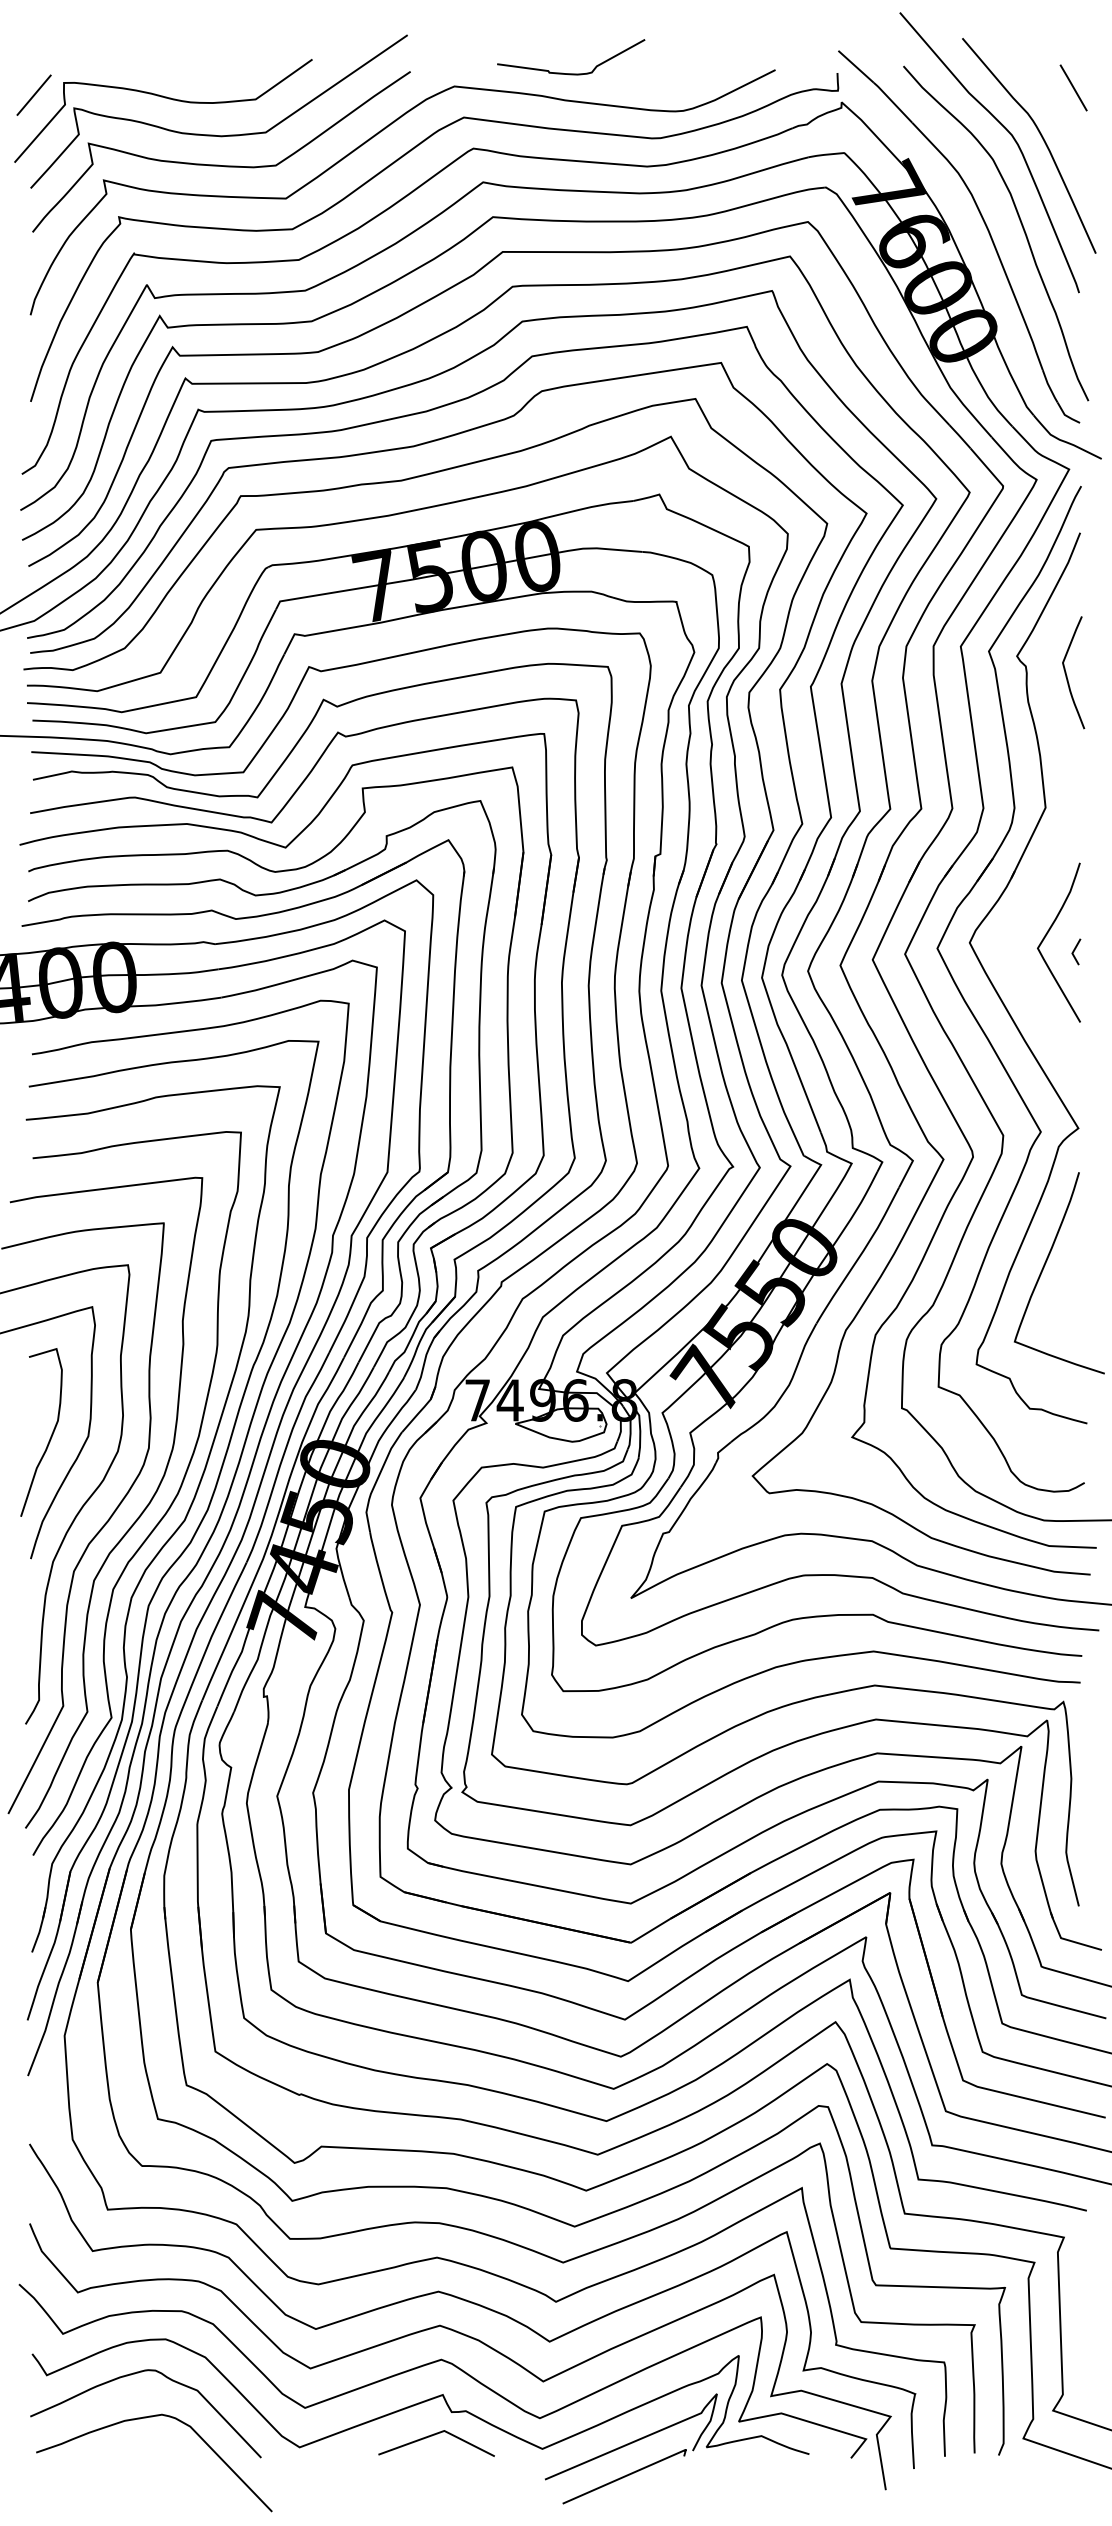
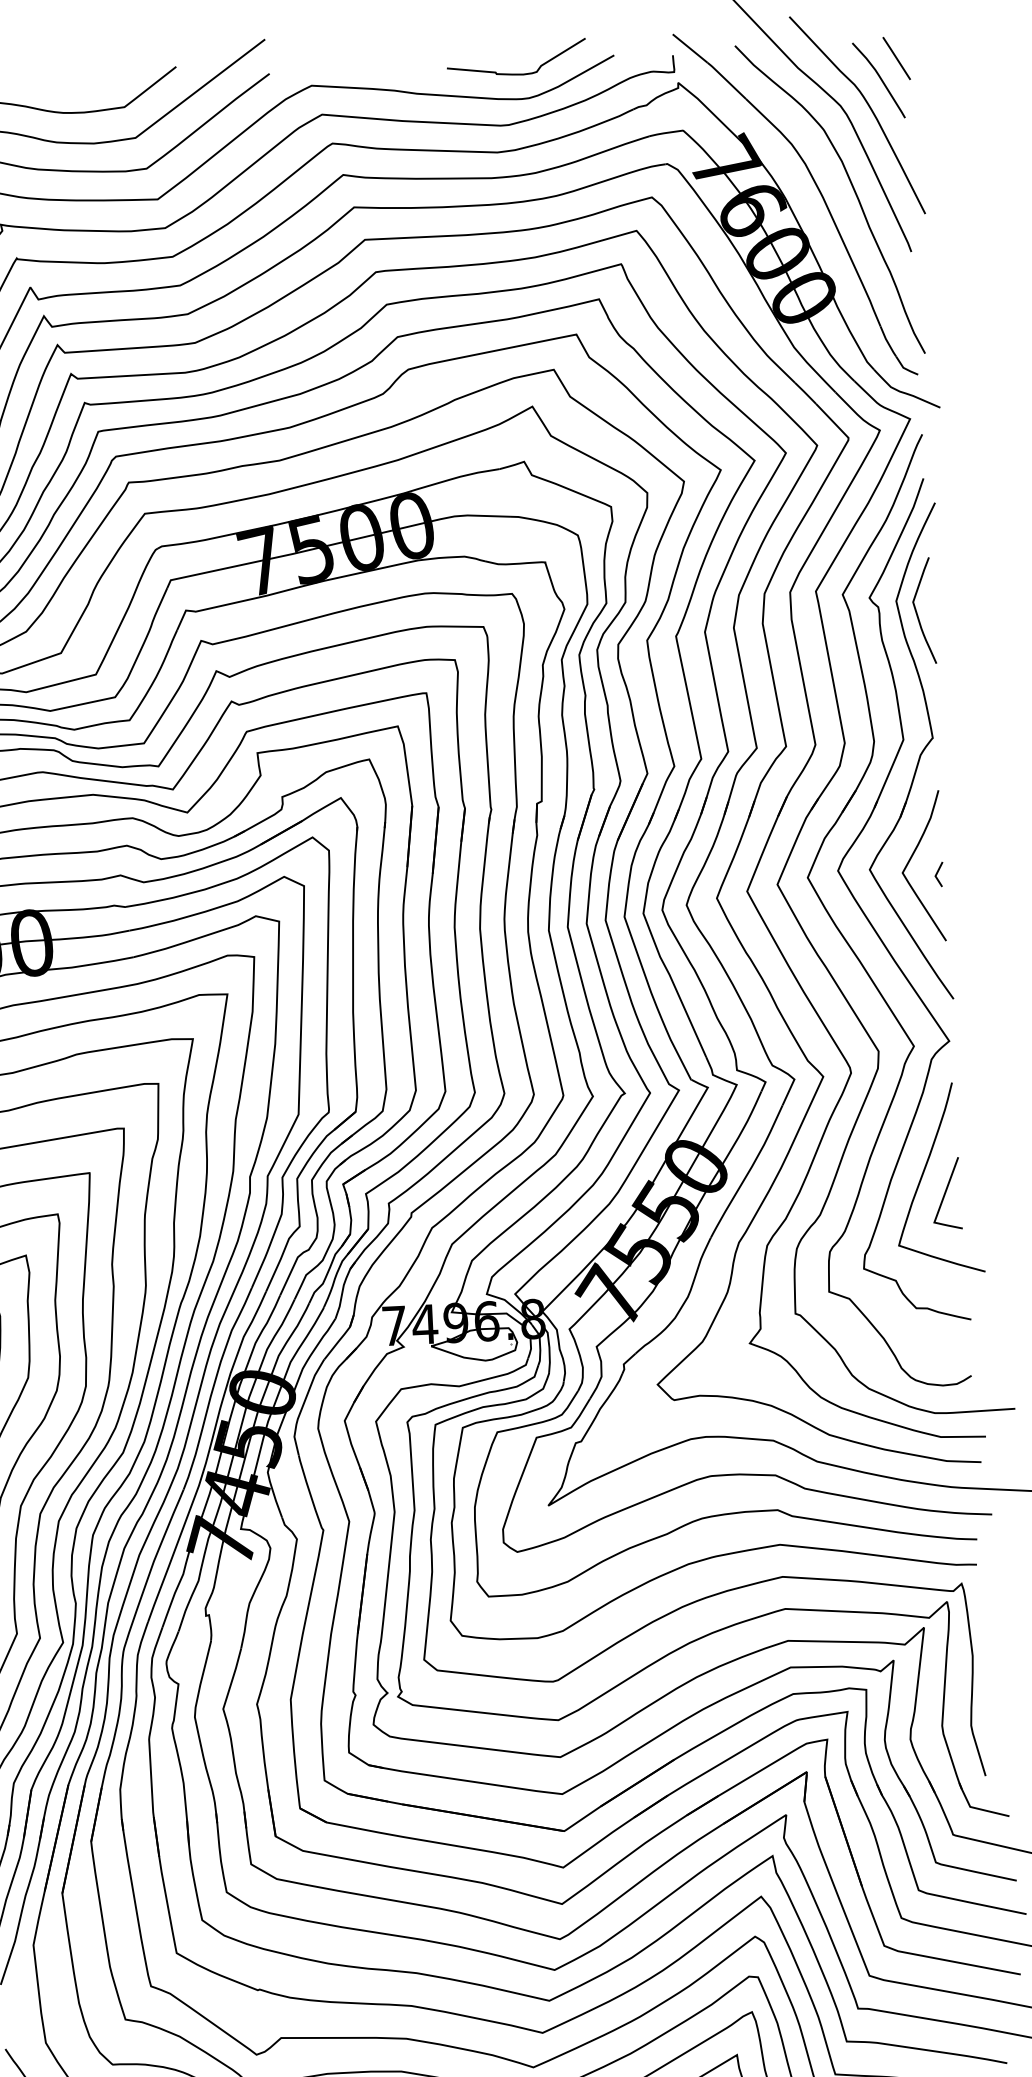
curve: (571, 73) -> (517, 73), moved
curve: (1054, 108) -> (879, 78), added
part: (1061, 825) -> (919, 755), added
line: (1067, 1288) -> (946, 1192), added

